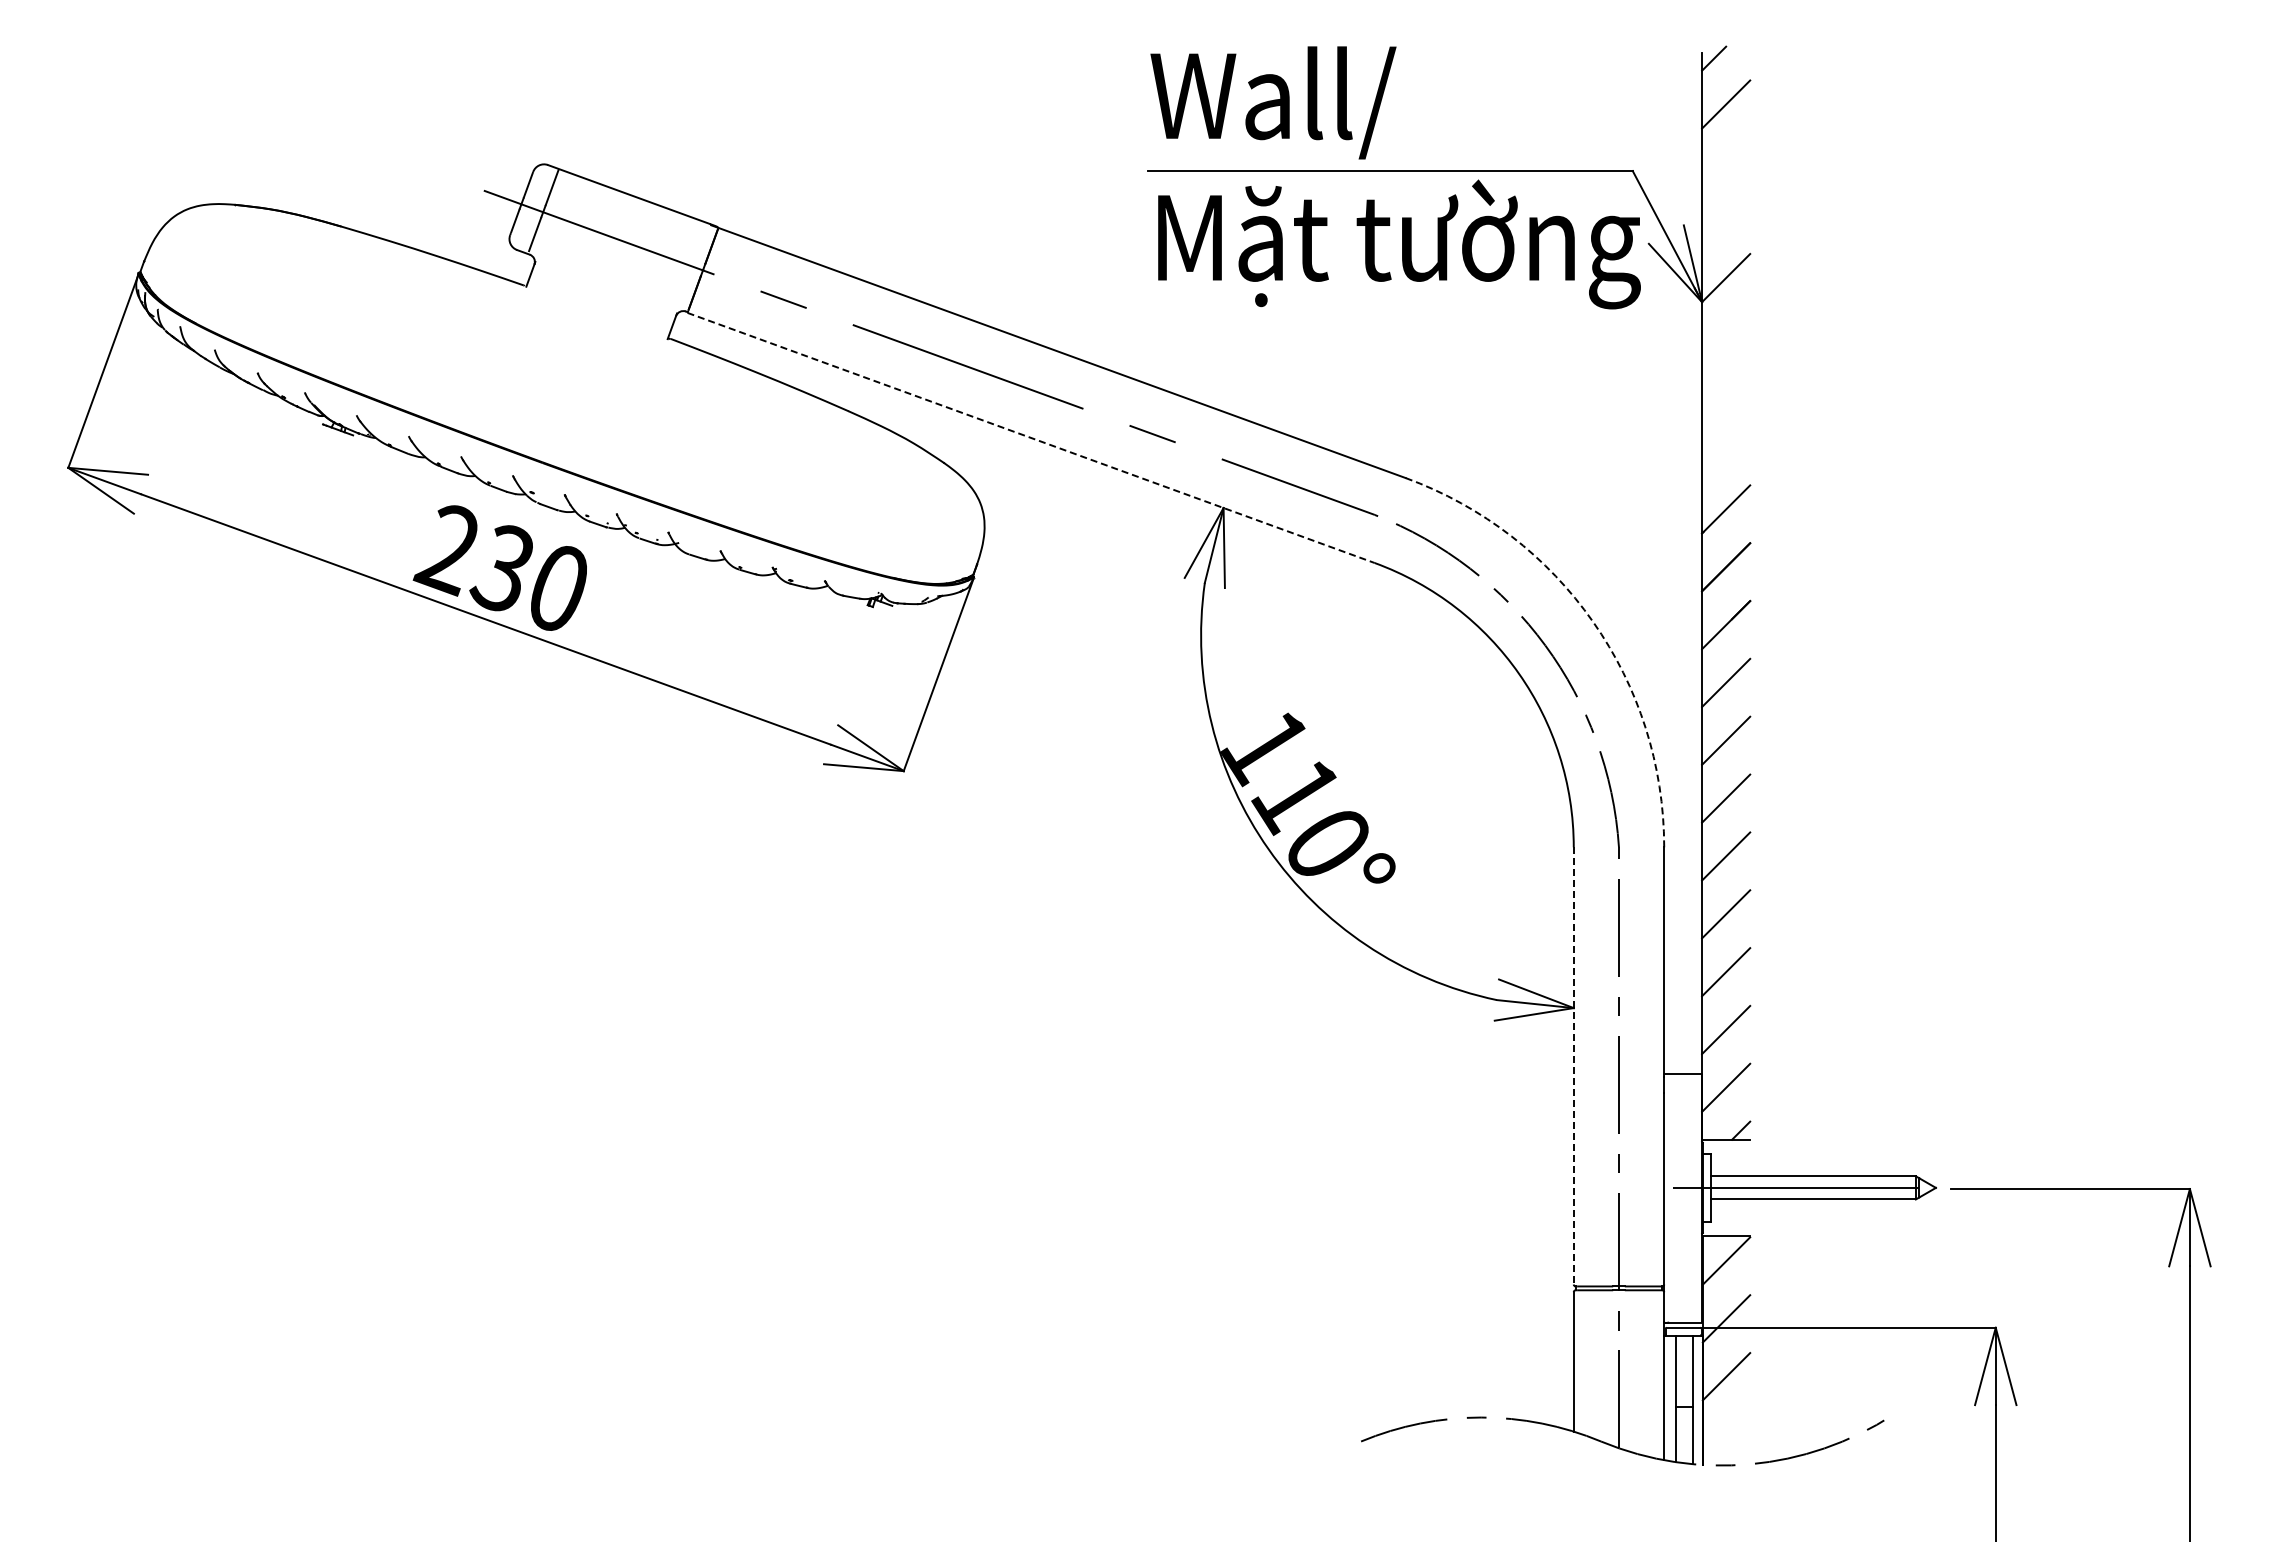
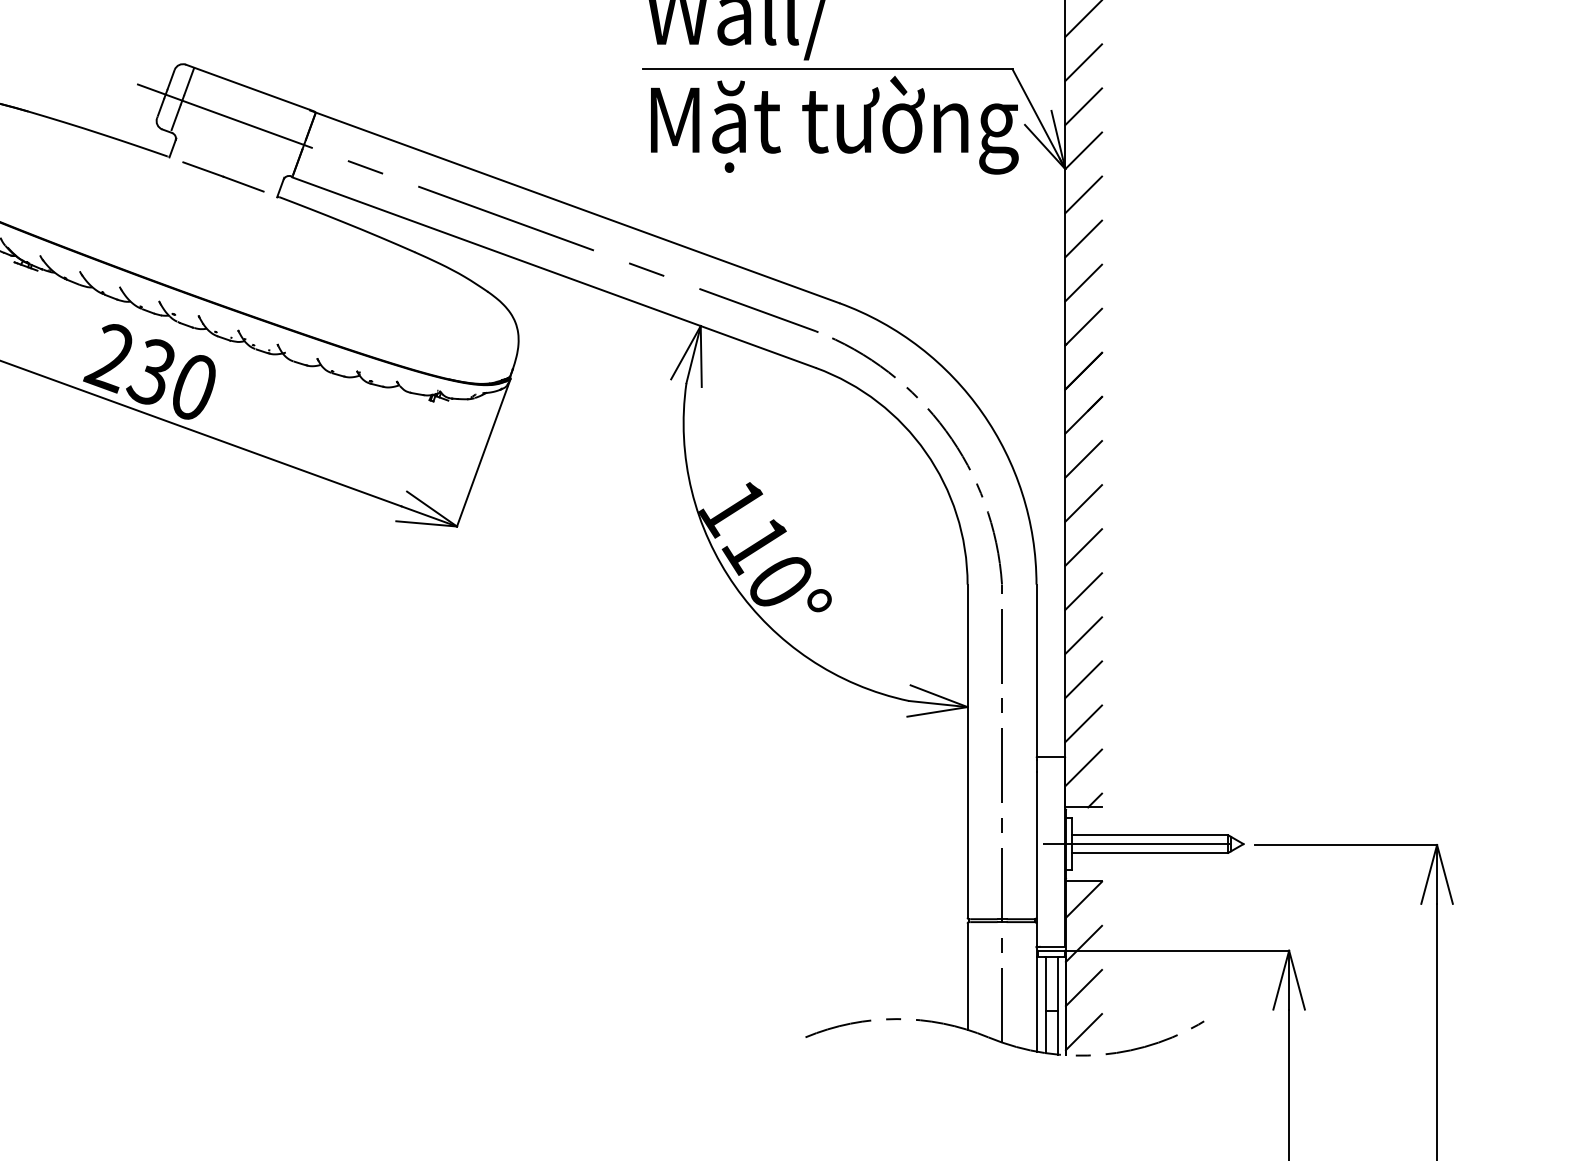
line: (1726, 162) -> (1083, 62), added
line: (1726, 220) -> (1083, 106), added
line: (596, 312) -> (222, 177), added
line: (1726, 335) -> (1083, 194), added
line: (1726, 393) -> (1083, 238), added
line: (1031, 437) -> (554, 272), dashed -> solid
line: (1726, 451) -> (1083, 282), added
arc: (1593, 621) -> (982, 412), dashed -> solid
line: (1573, 1065) -> (967, 750), dashed -> solid
line: (1726, 1434) -> (1083, 1032), added

